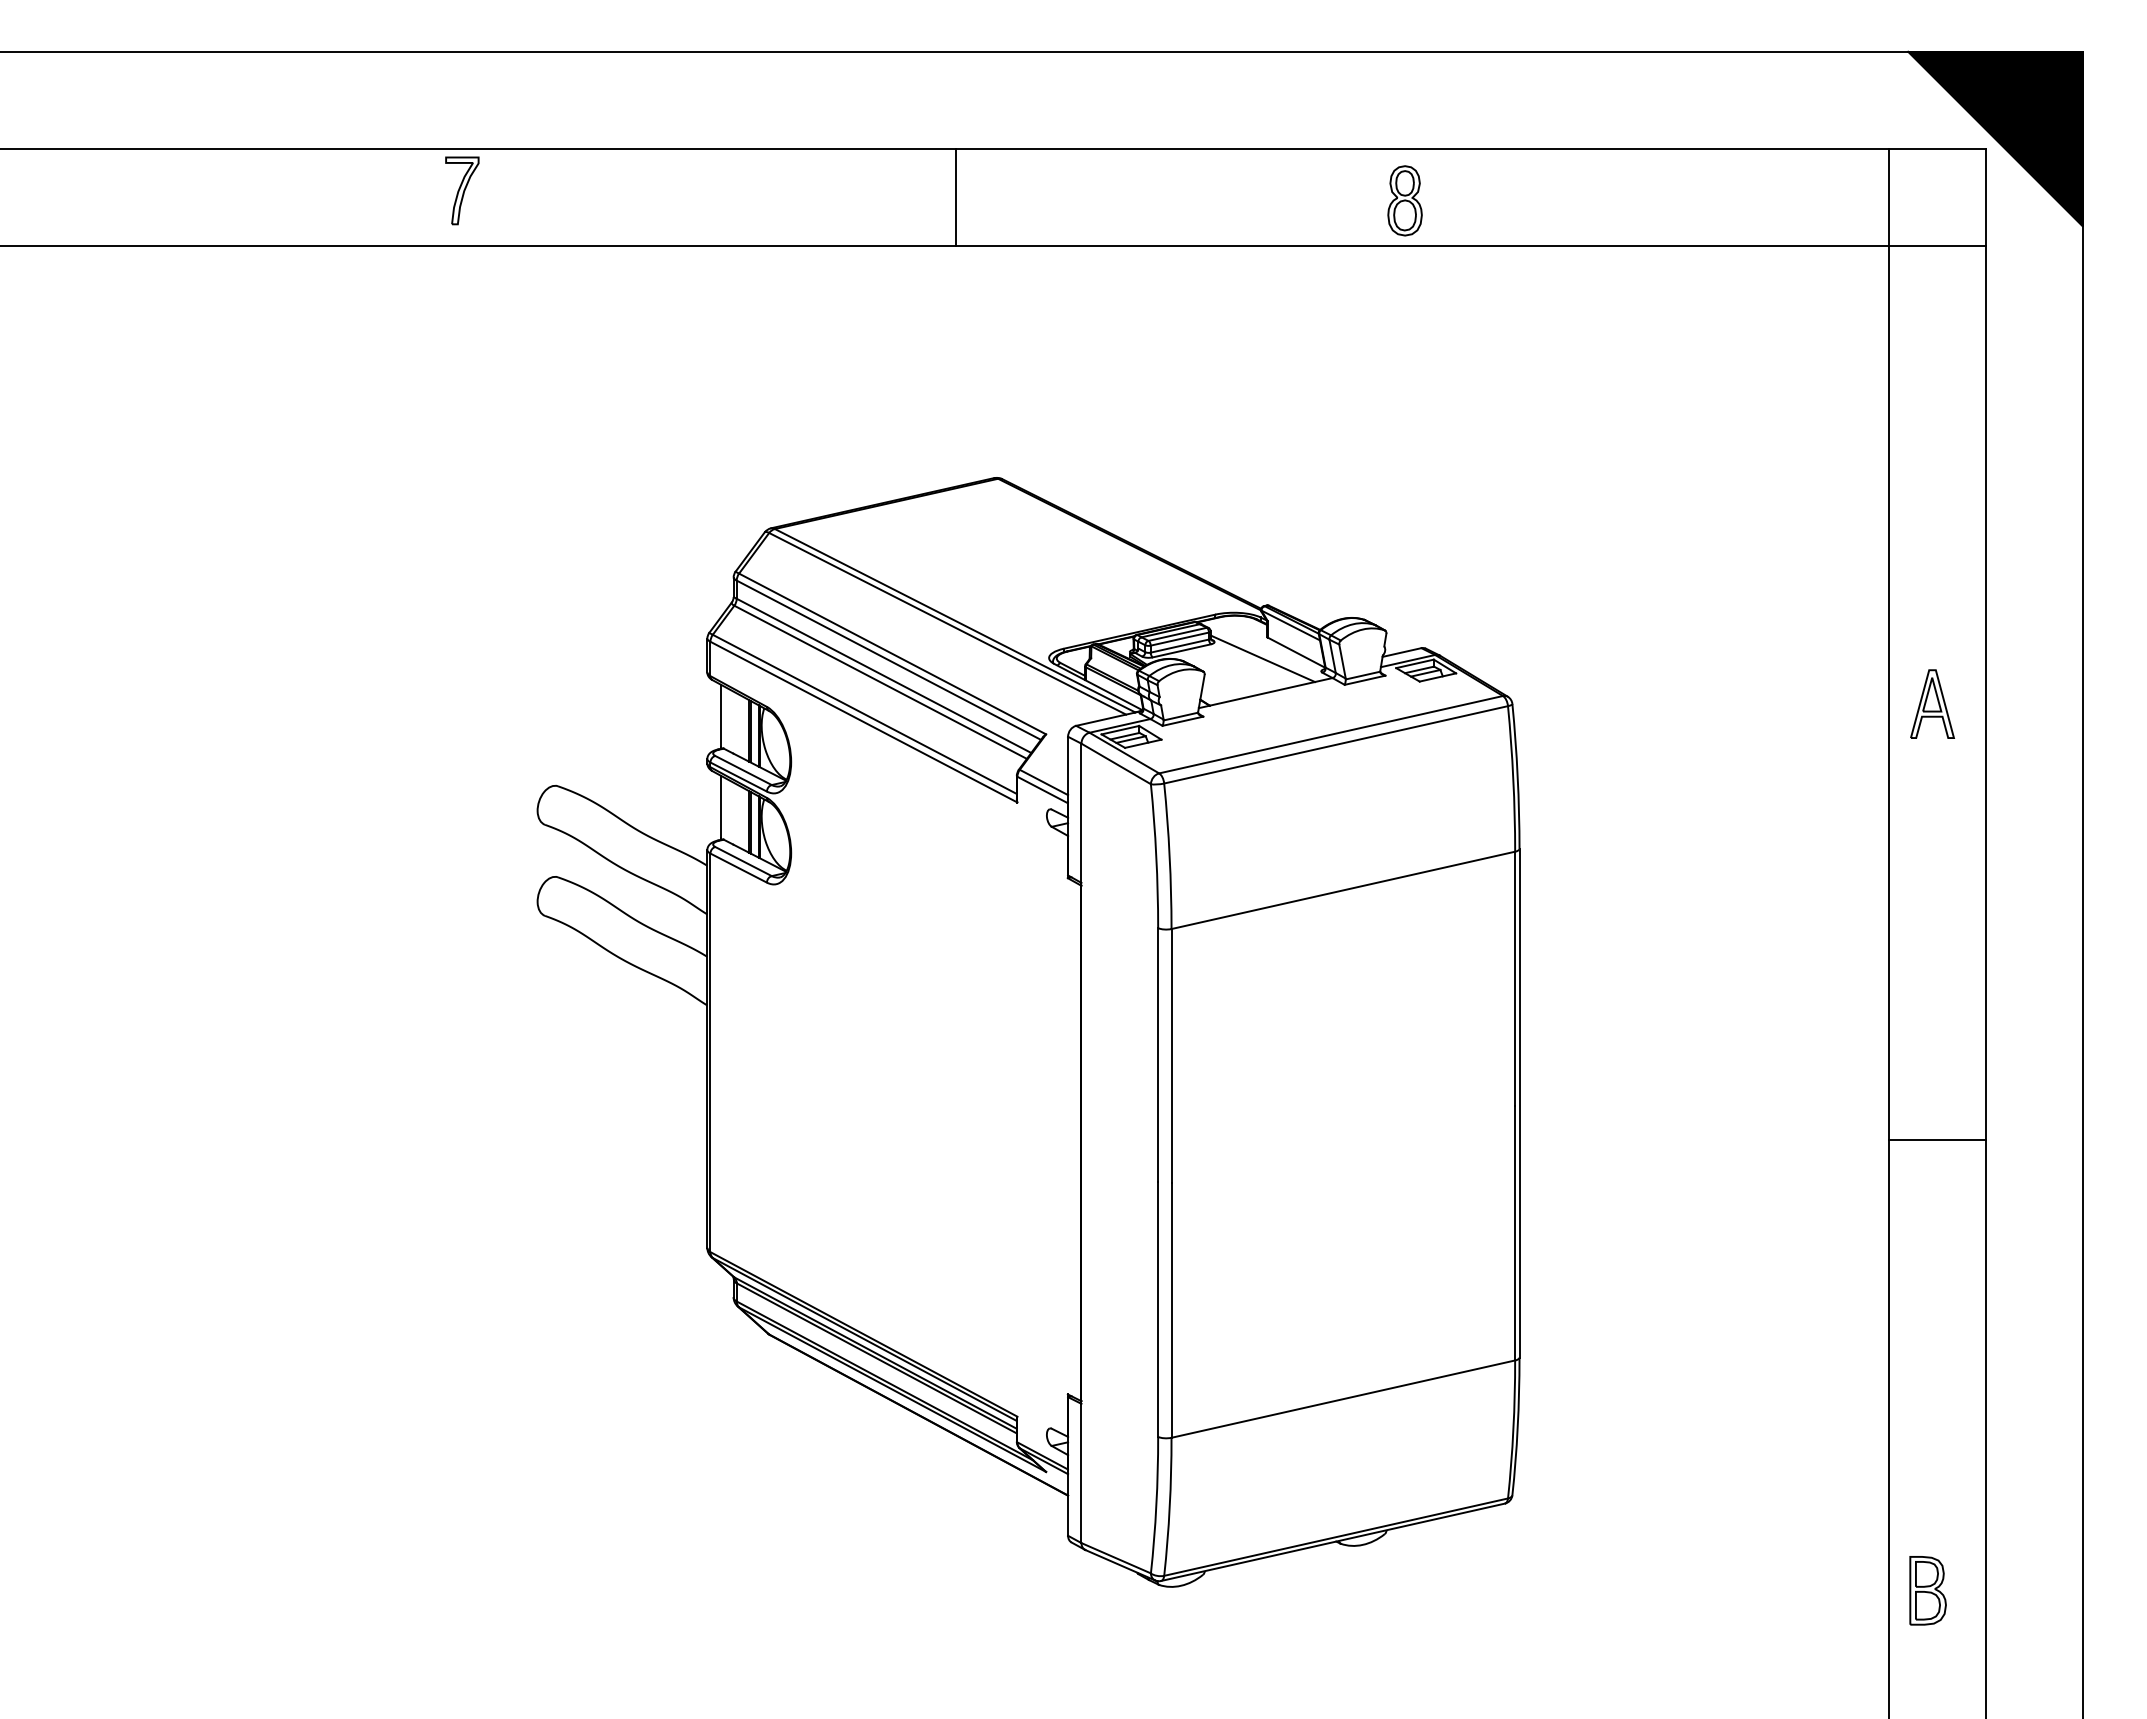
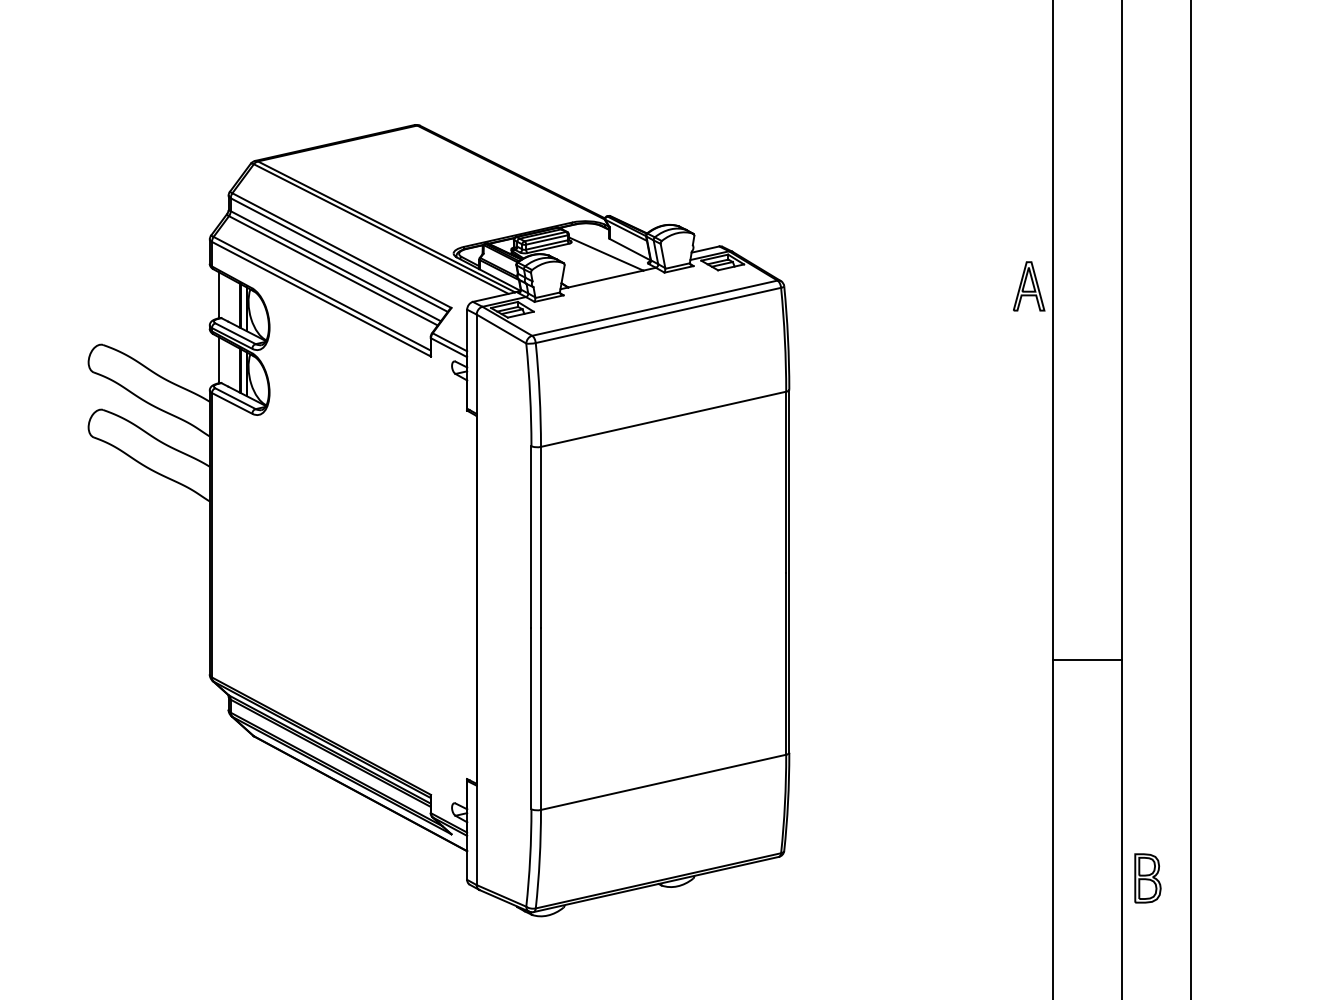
part: (1932, 703) -> (1029, 285), moved
line: (1936, 1140) -> (1086, 659), moved
part: (1927, 1590) -> (1147, 878), moved

